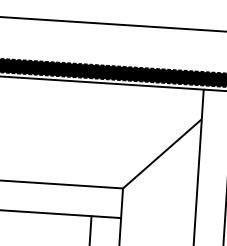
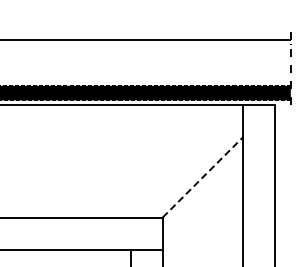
line: (161, 154) -> (202, 177), solid -> dashed

